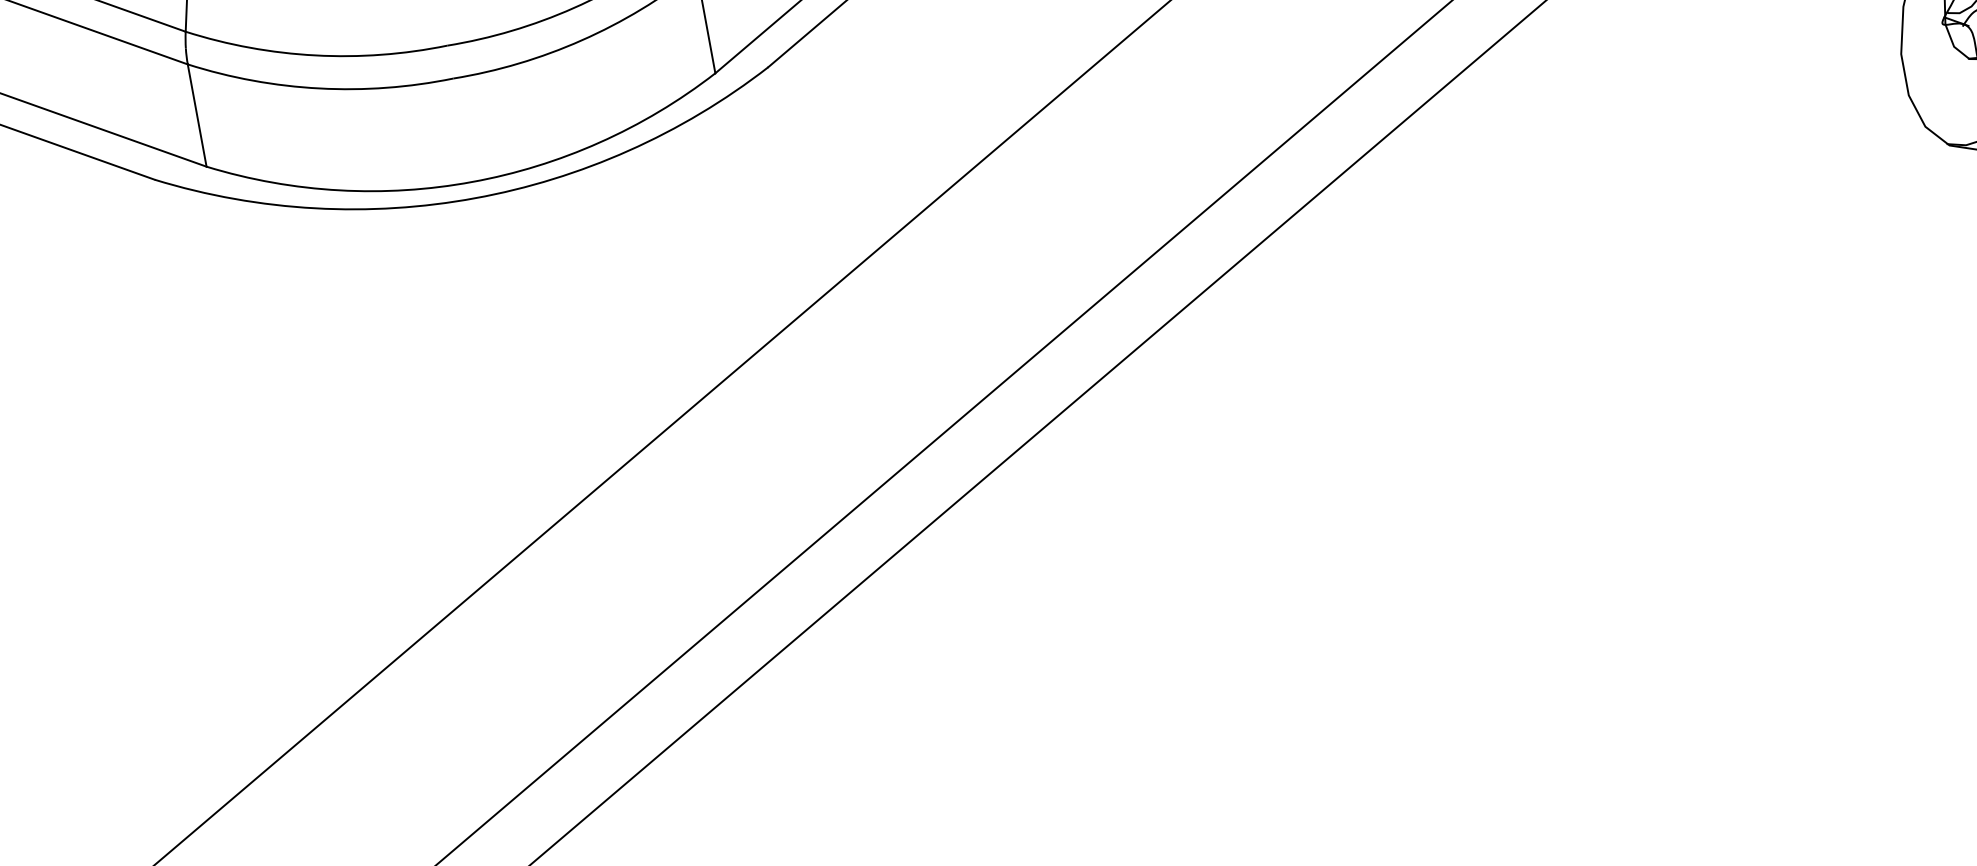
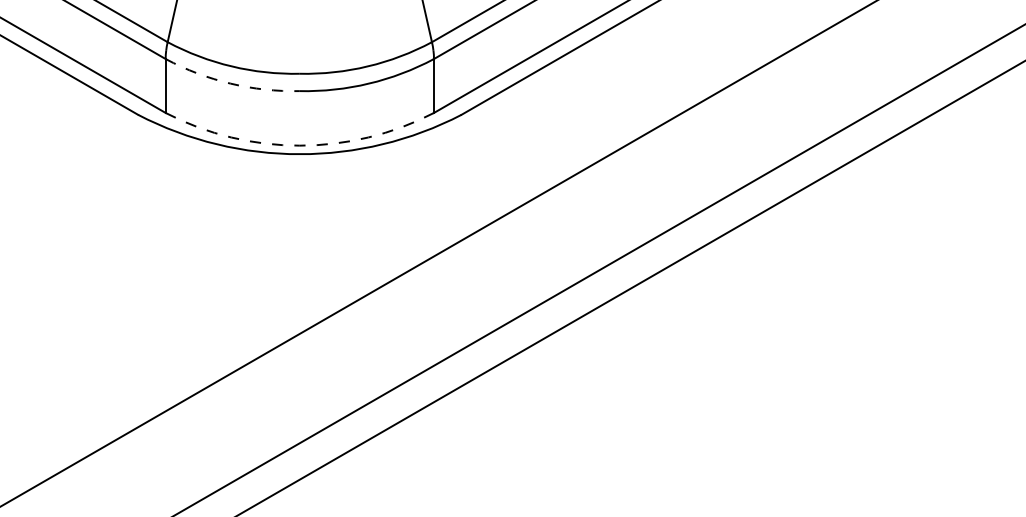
arc: (319, 88) -> (230, 83), solid -> dashed
arc: (471, 181) -> (299, 145), solid -> dashed

